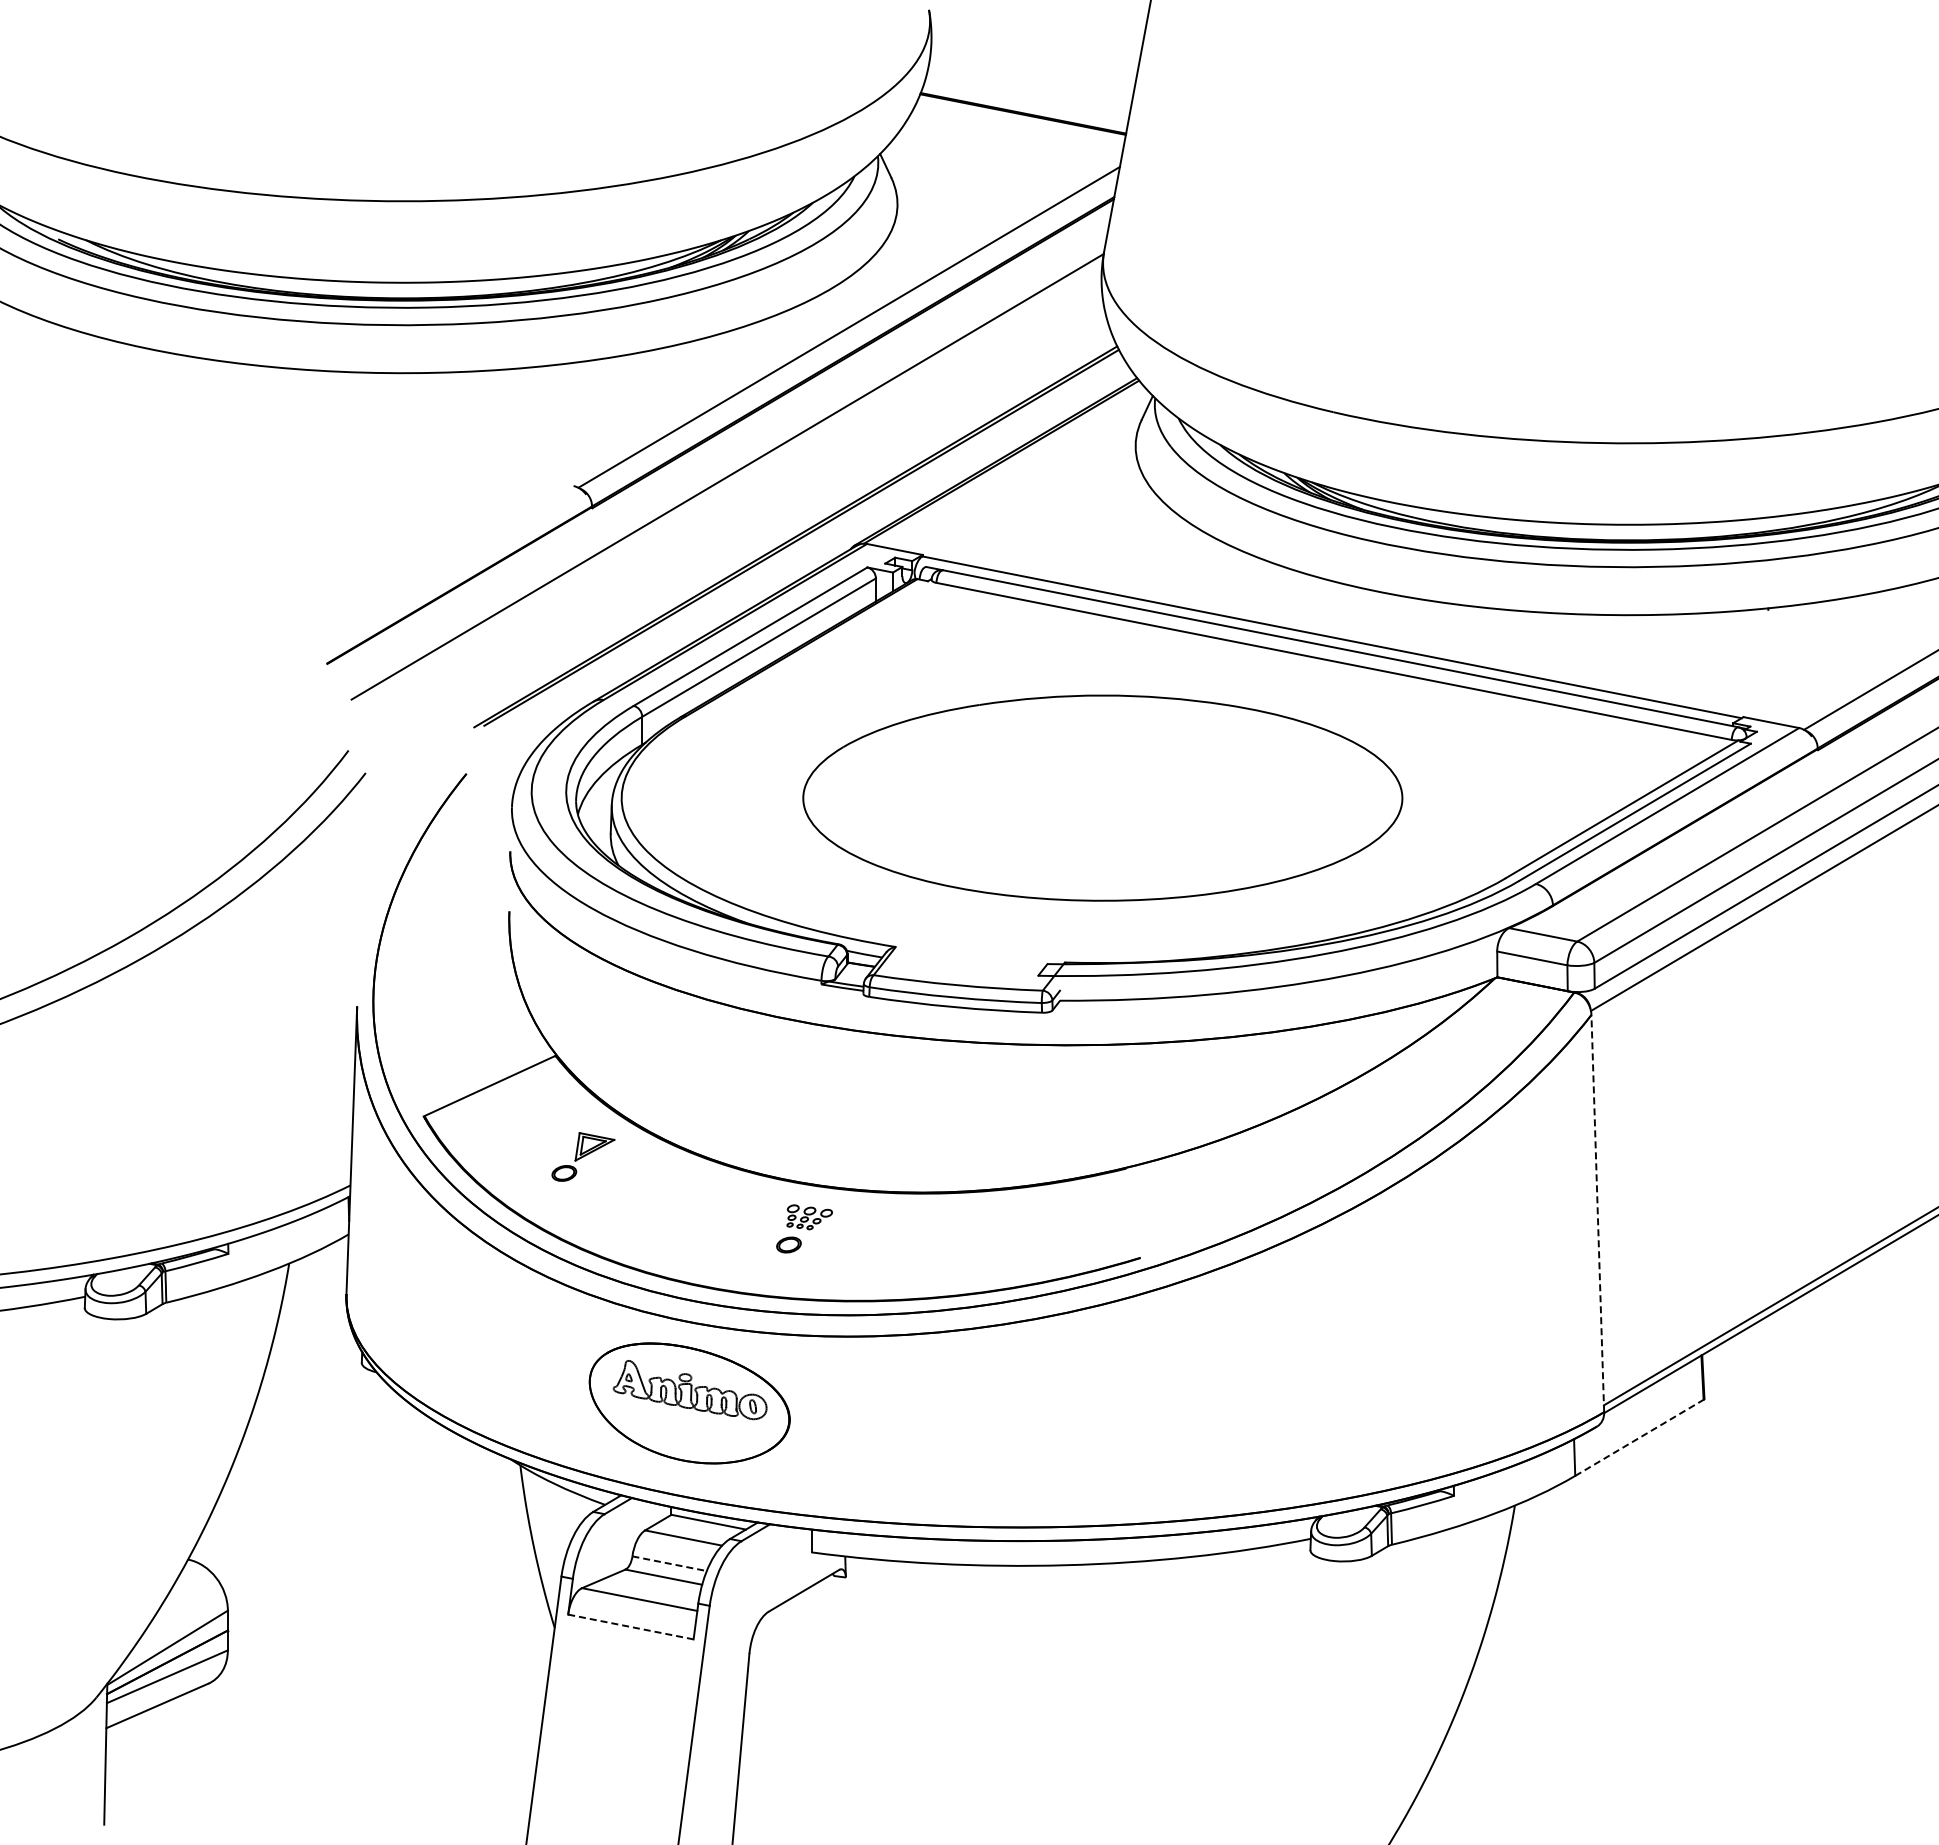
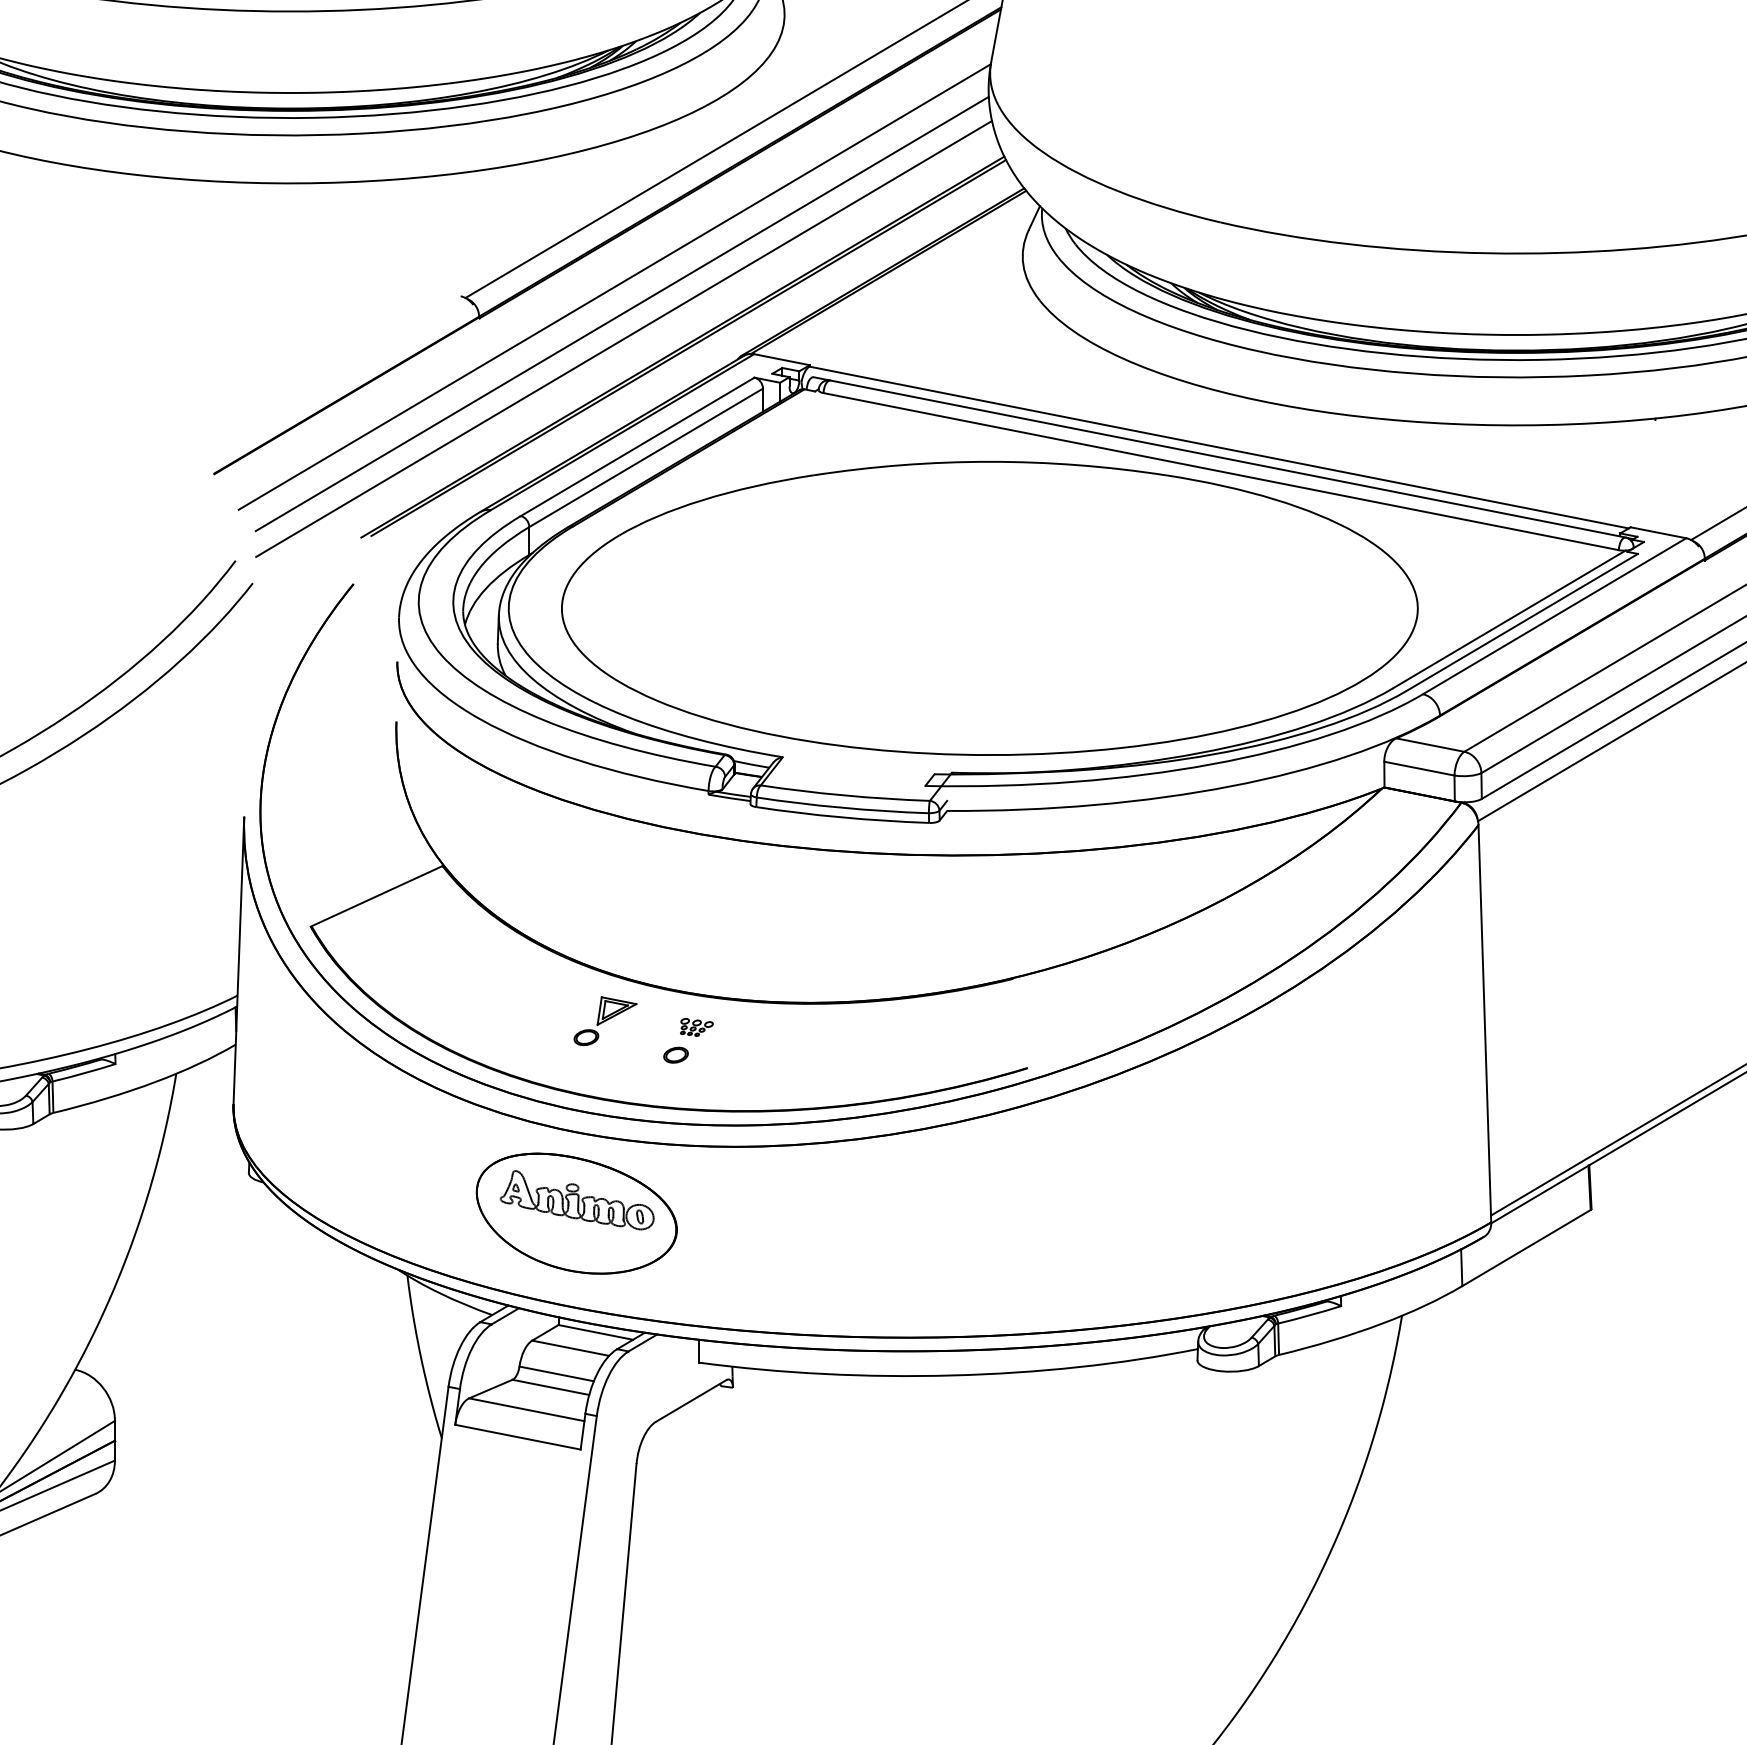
line: (734, 503) -> (621, 313), added
line: (736, 528) -> (623, 338), added
part: (1102, 797) -> (989, 607), size x1.43
part: (583, 1156) -> (605, 1020), moved
line: (1597, 1213) -> (1484, 1023), dashed -> solid
part: (809, 1216) -> (696, 1026), size x0.71
line: (1639, 1437) -> (1526, 1247), dashed -> solid
line: (669, 1563) -> (556, 1373), dashed -> solid
line: (630, 1627) -> (517, 1437), dashed -> solid

